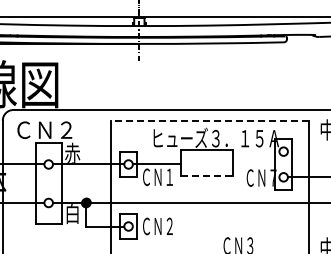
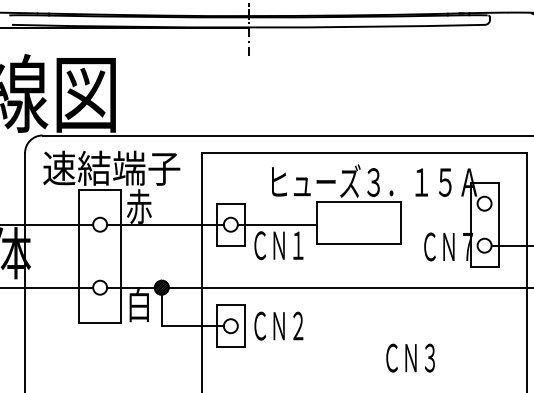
line: (209, 120) -> (363, 152), dashed -> solid
text: (55, 129) -> (111, 167), ＣＮ２ -> 速結端子
line: (207, 176) -> (359, 244), dashed -> solid

